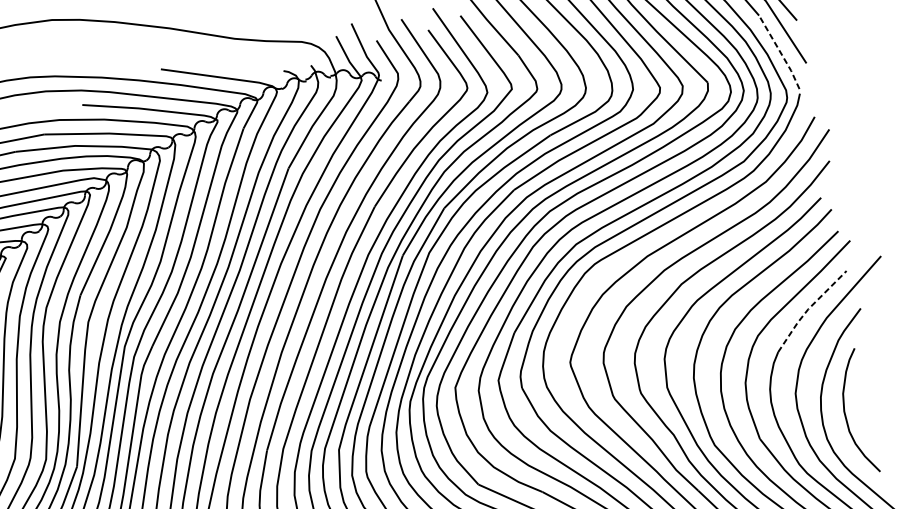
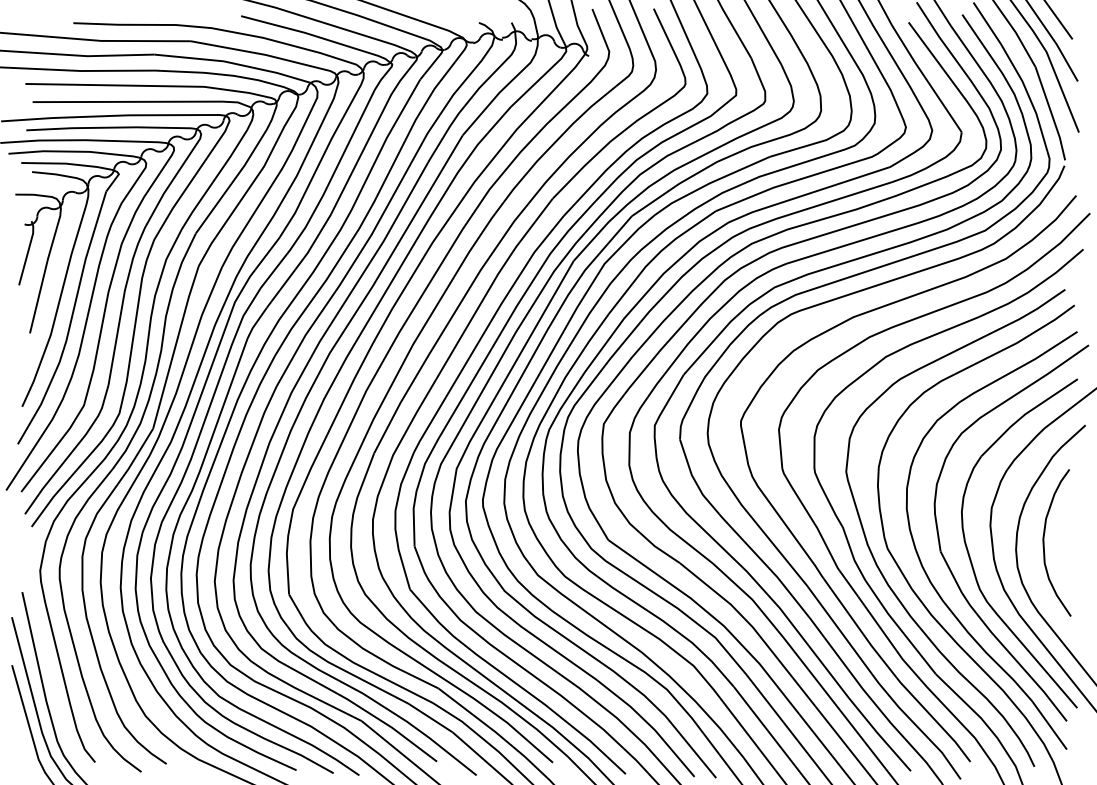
line: (780, 52) -> (1051, 114), dashed -> solid
line: (808, 309) -> (1025, 414), dashed -> solid

